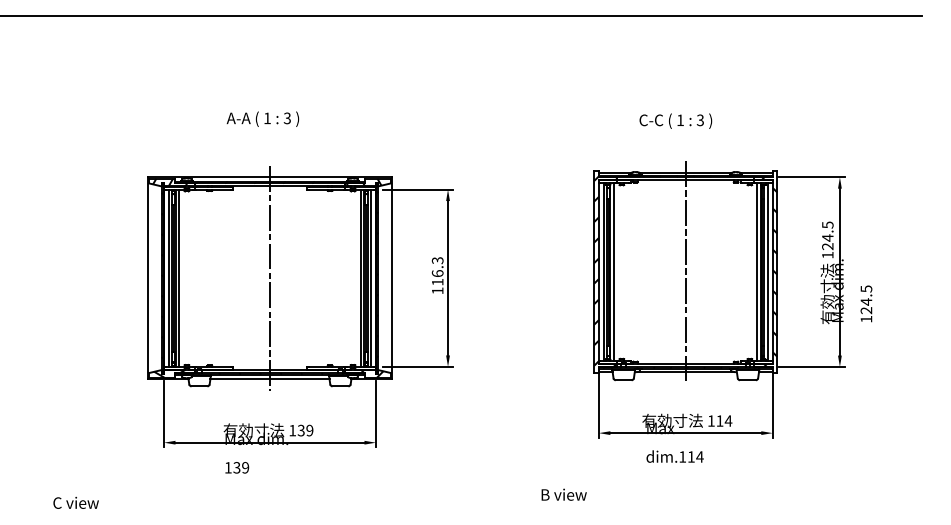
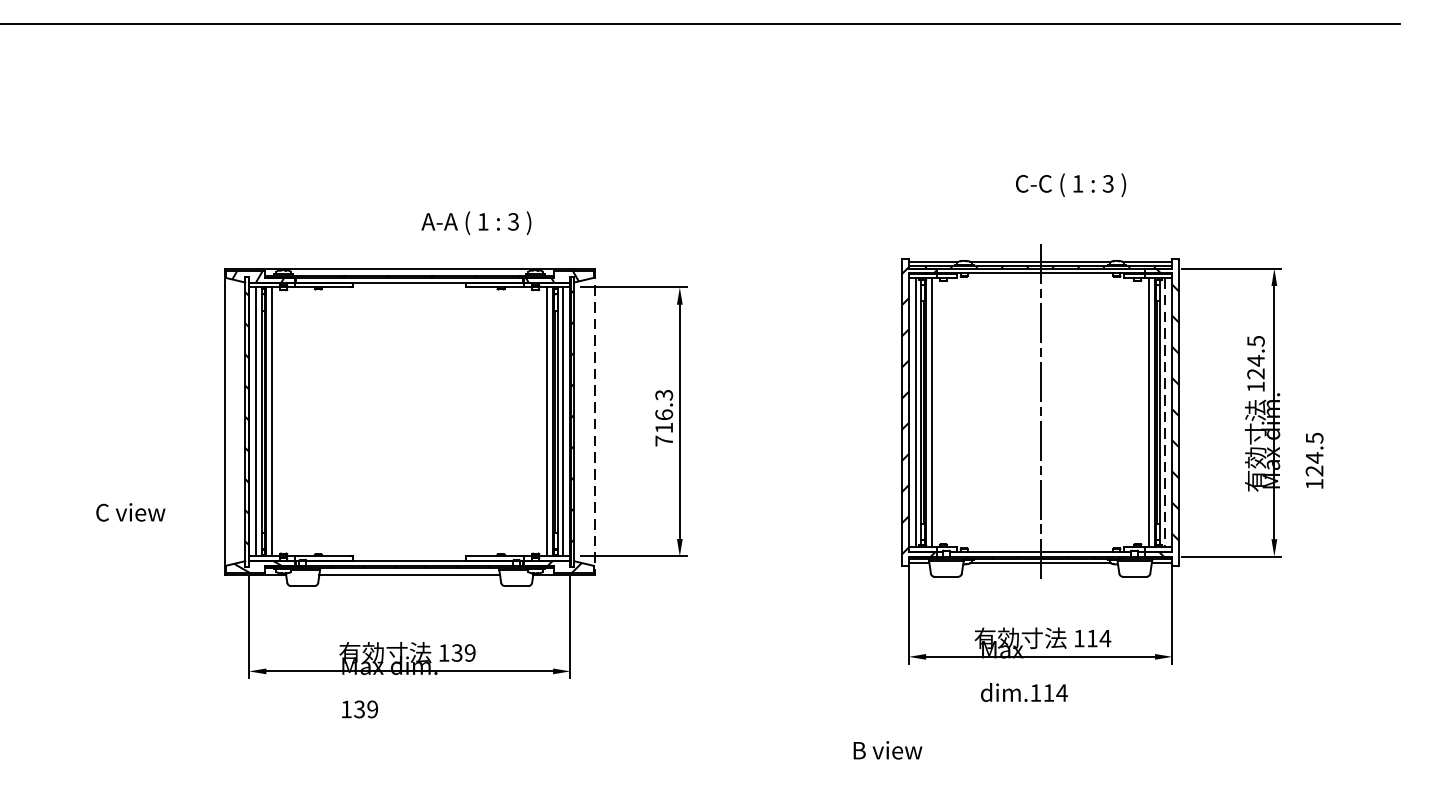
text: (262, 118) -> (475, 222), moved
text: (675, 120) -> (1070, 184), moved
line: (768, 272) -> (1166, 413), solid -> dashed
line: (269, 277) -> (408, 420), removed
line: (391, 278) -> (594, 422), solid -> dashed
text: (437, 290) -> (663, 440), 116.3 -> 716.3
text: (563, 494) -> (886, 749), moved
text: (75, 502) -> (129, 511), moved

